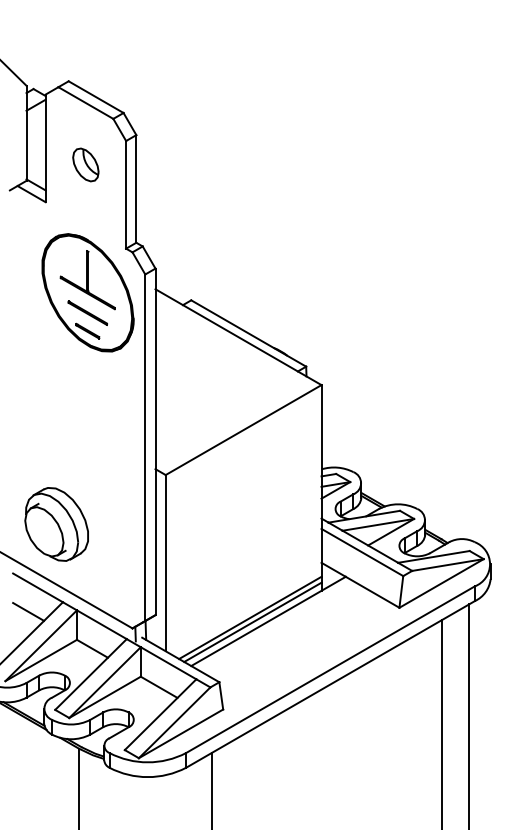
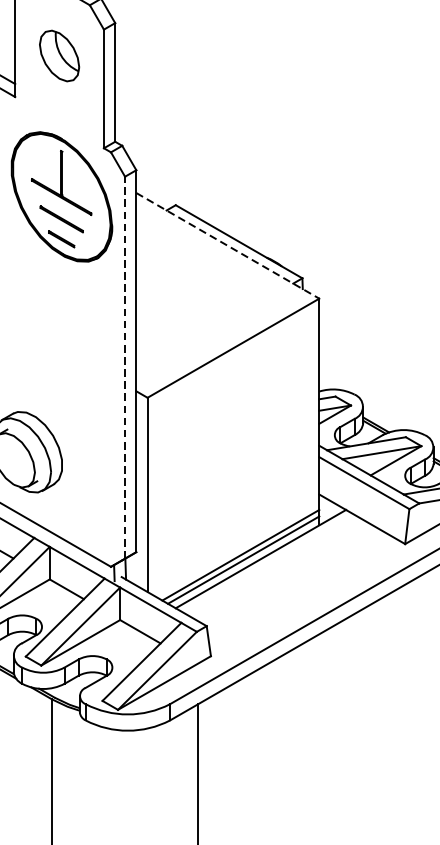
part: (85, 164) -> (59, 55), size x1.4
line: (238, 337) -> (227, 246), solid -> dashed
line: (145, 447) -> (125, 367), solid -> dashed

